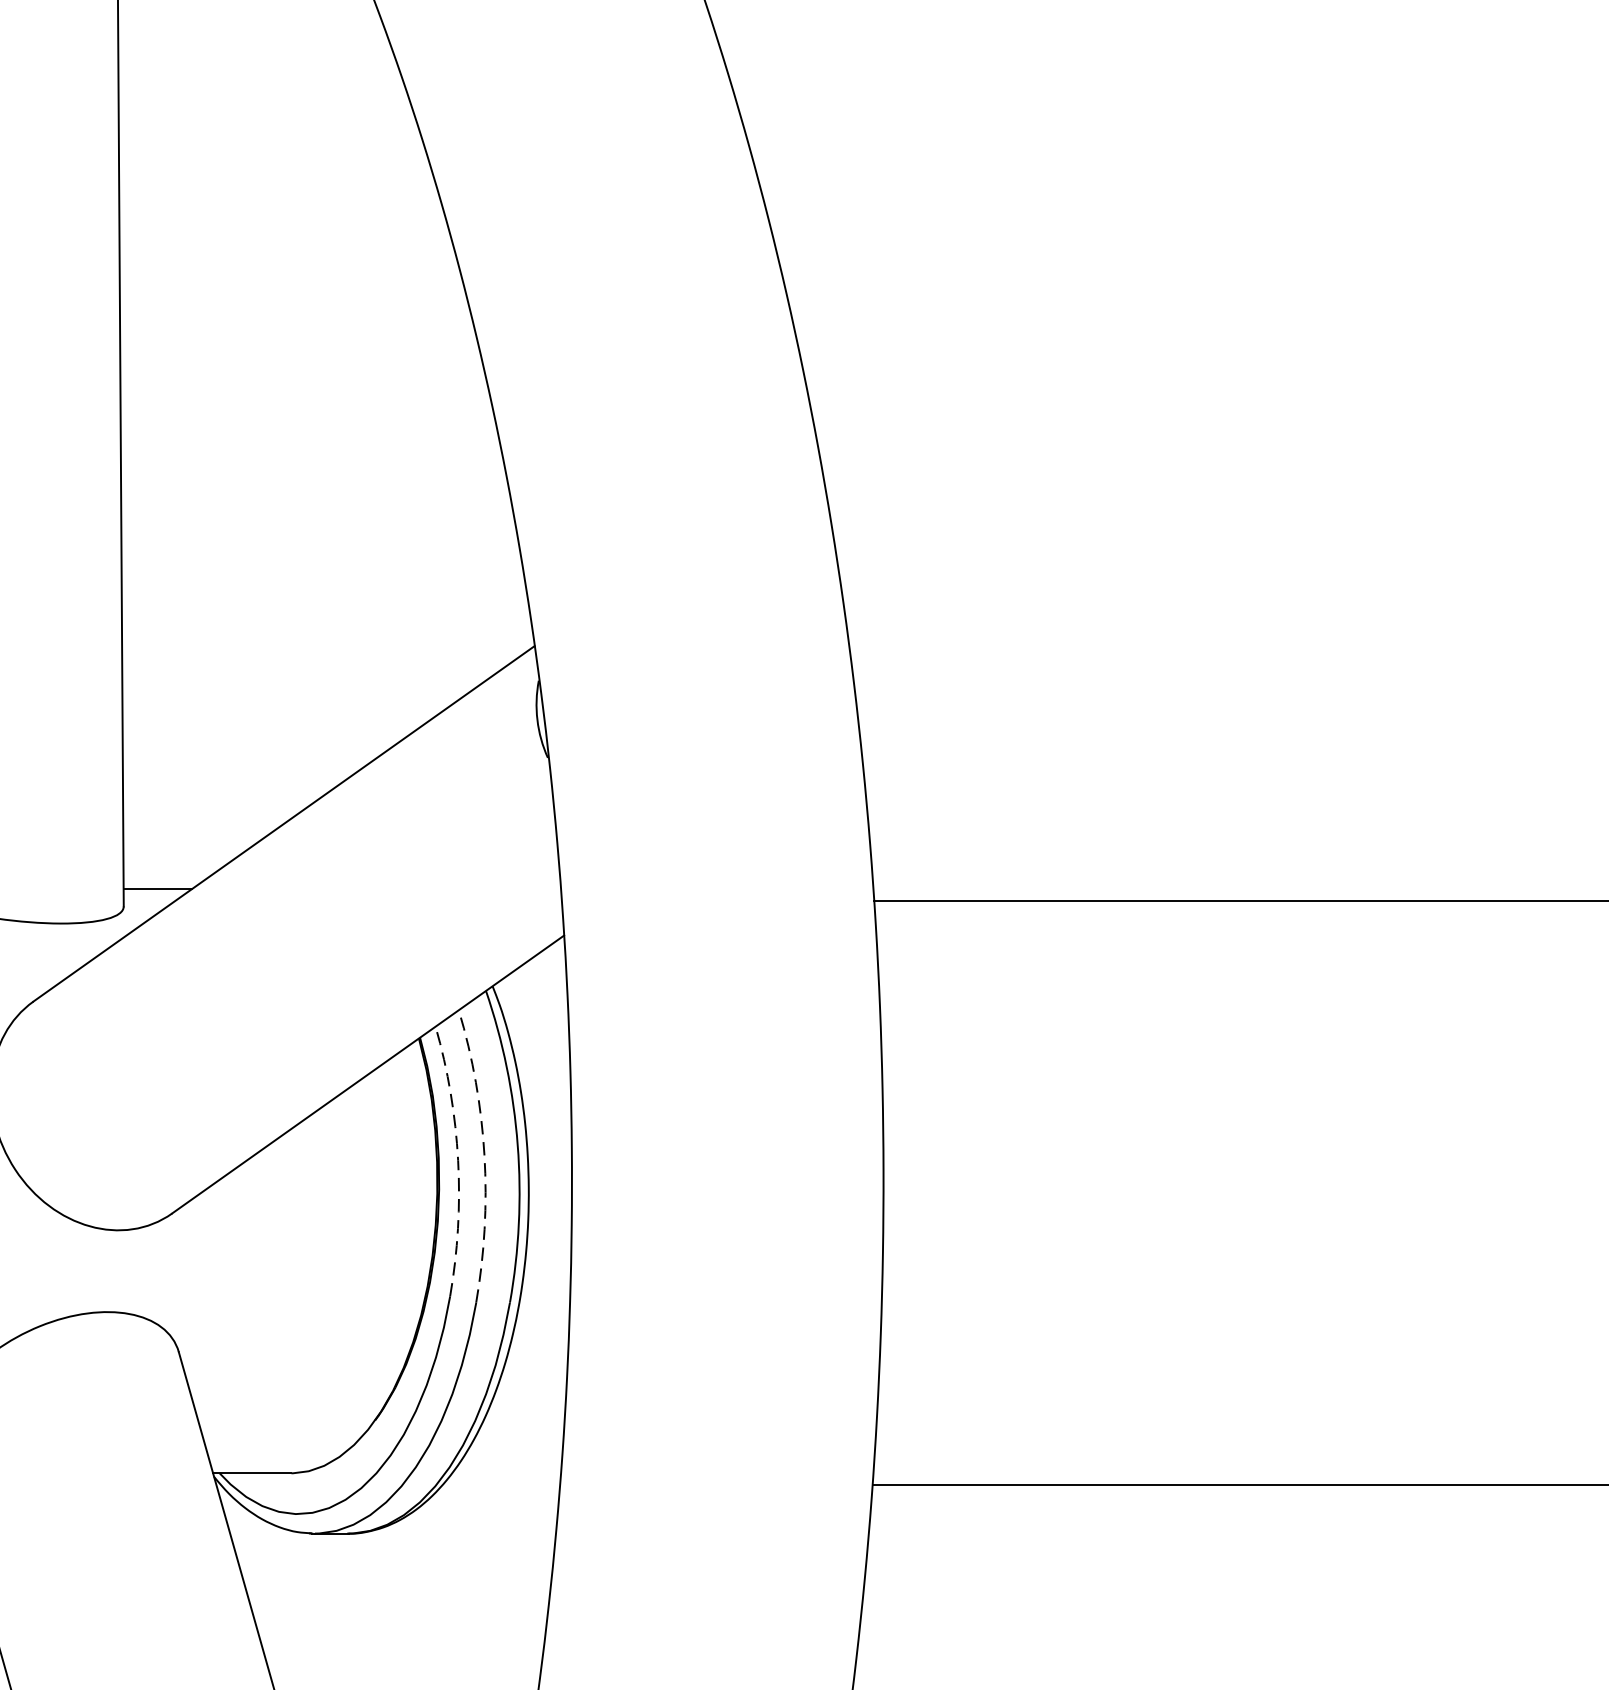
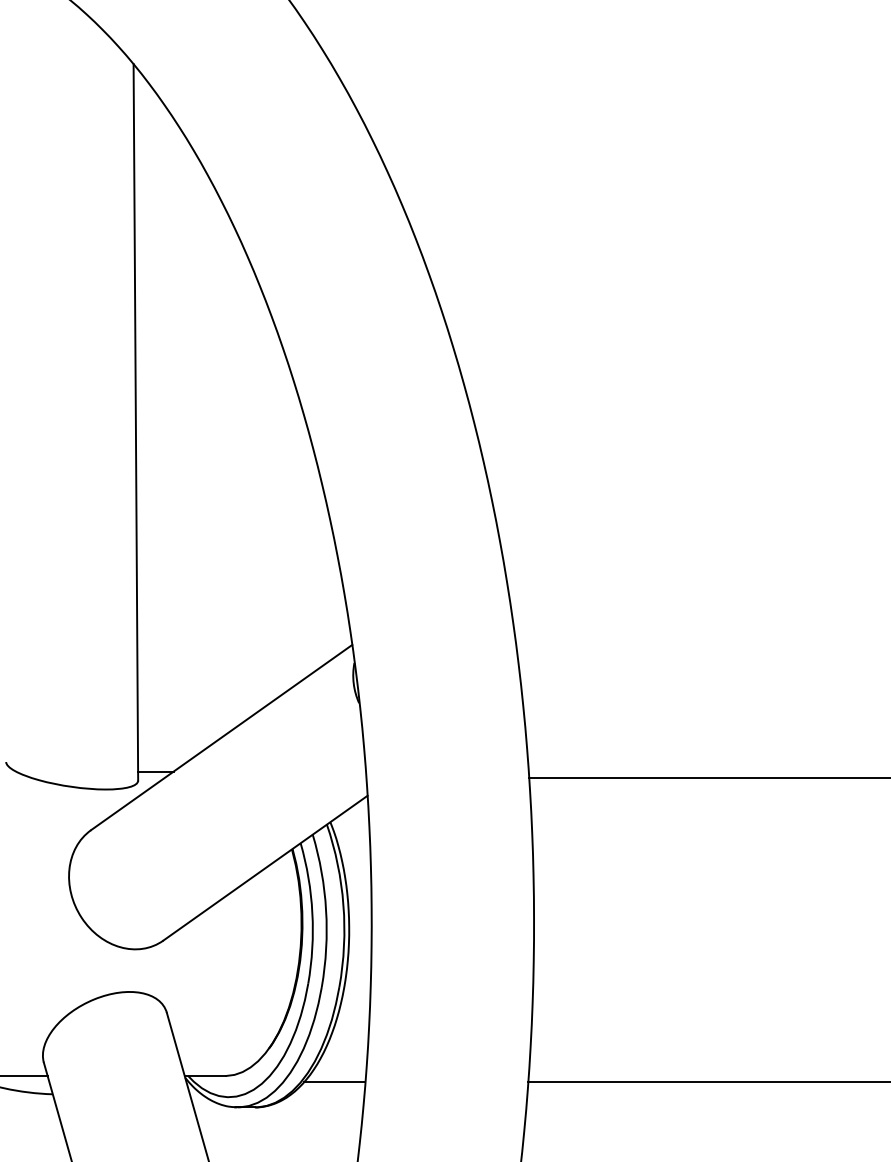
arc: (485, 1155) -> (326, 910), dashed -> solid
arc: (458, 1161) -> (312, 913), dashed -> solid
line: (500, 1485) -> (334, 1082), added

